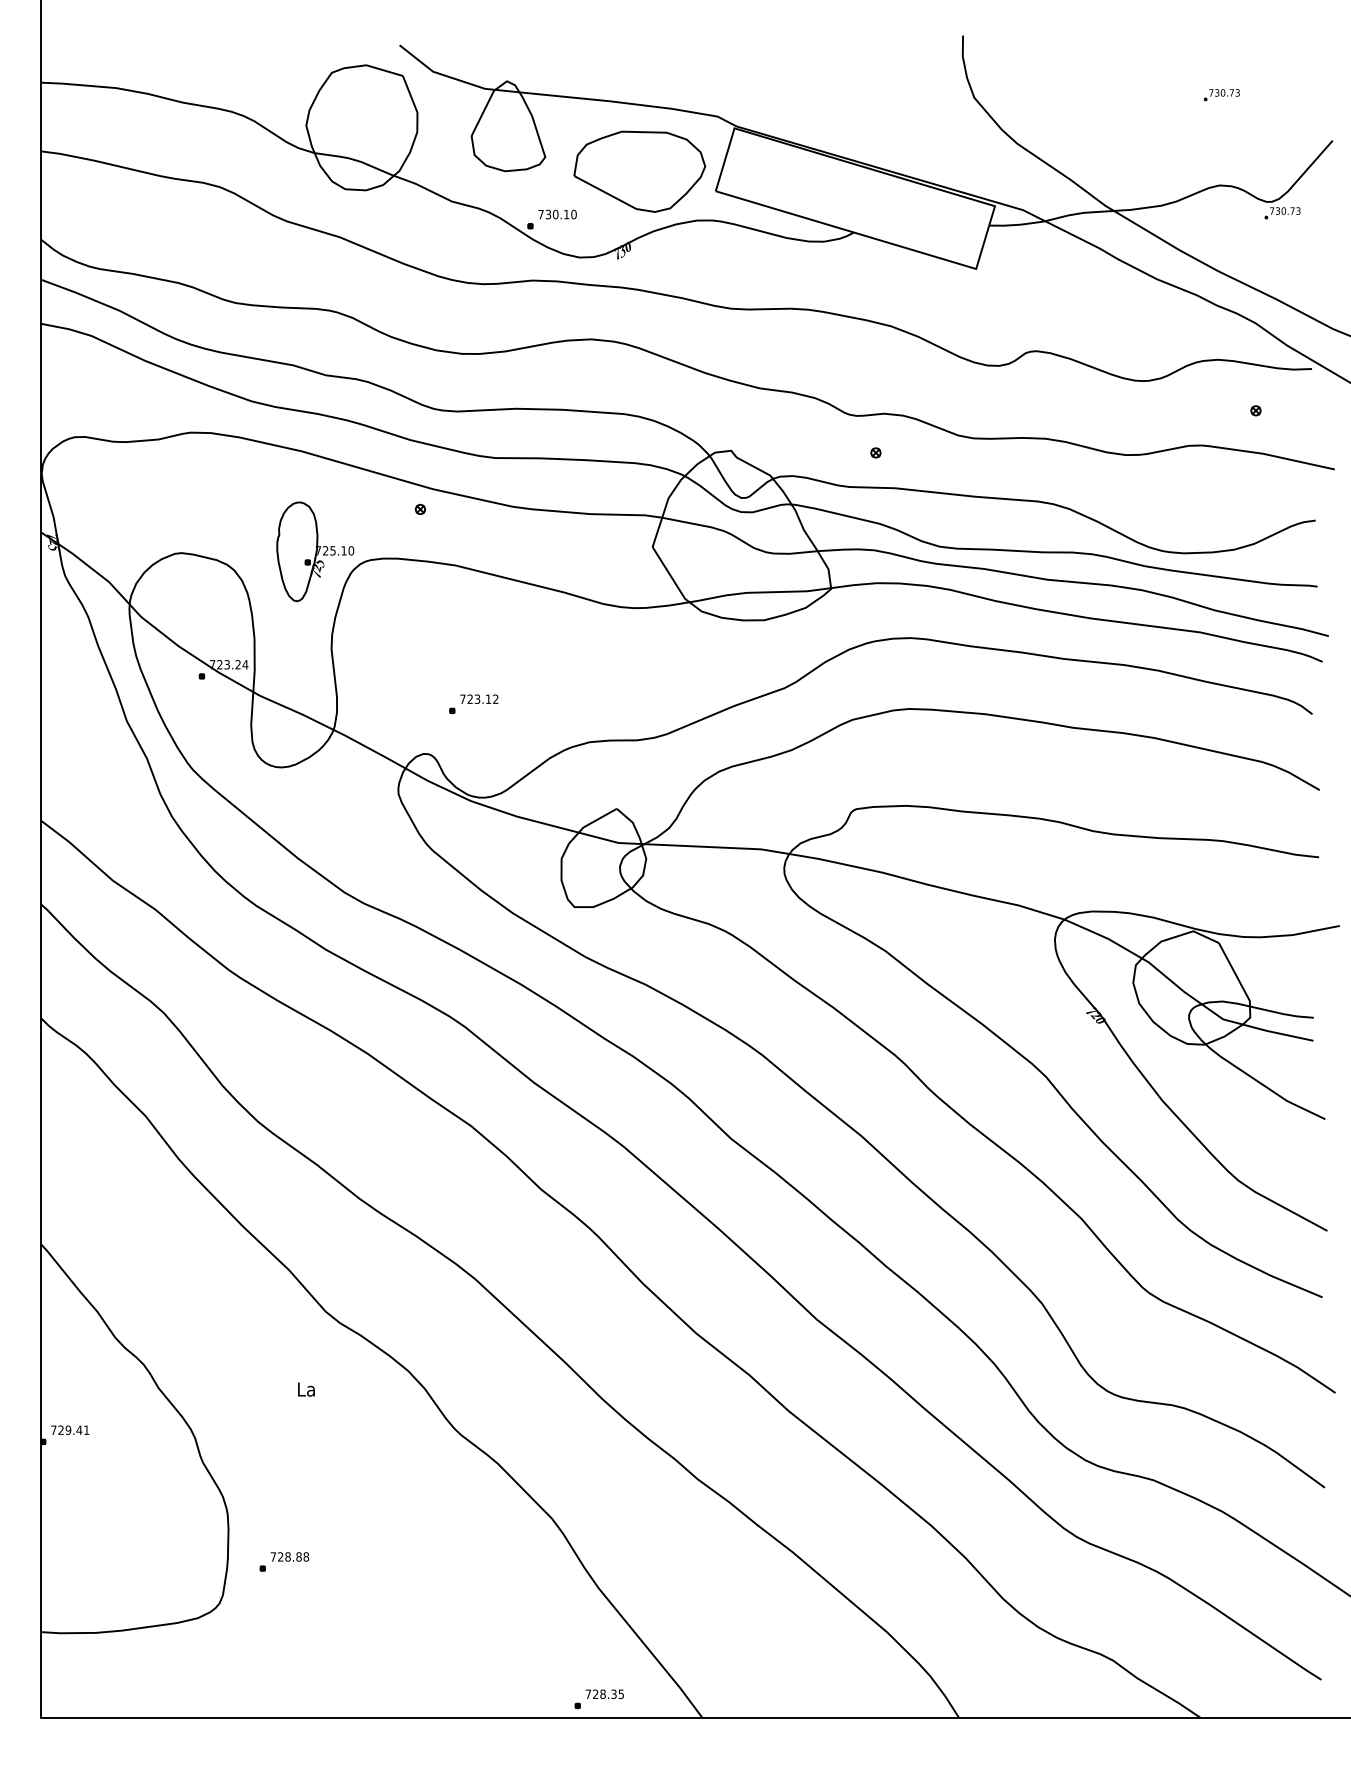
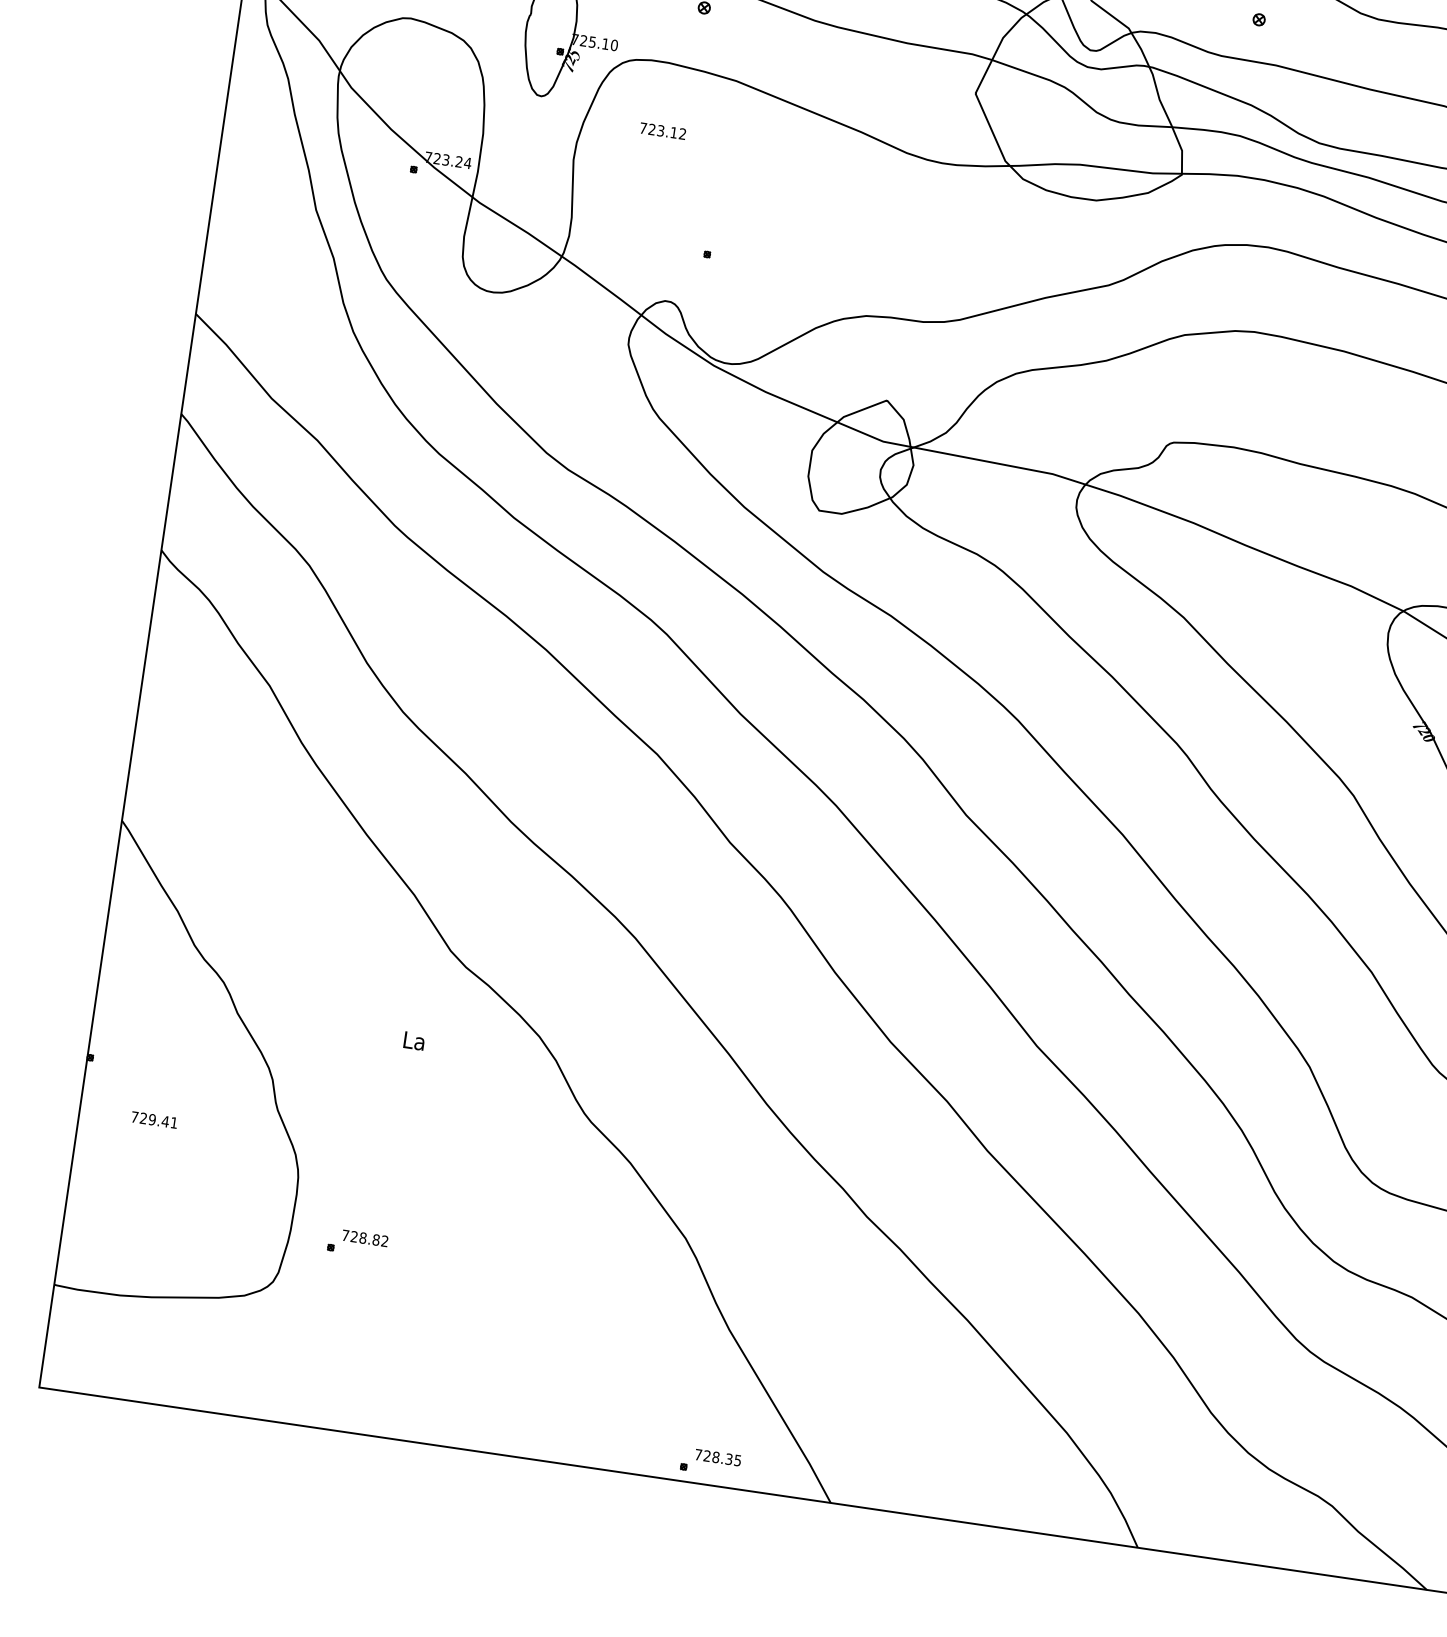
text: (479, 698) -> (663, 130), moved
text: (70, 1429) -> (154, 1119), moved
text: (306, 1556) -> (385, 1240), 728.88 -> 728.82

